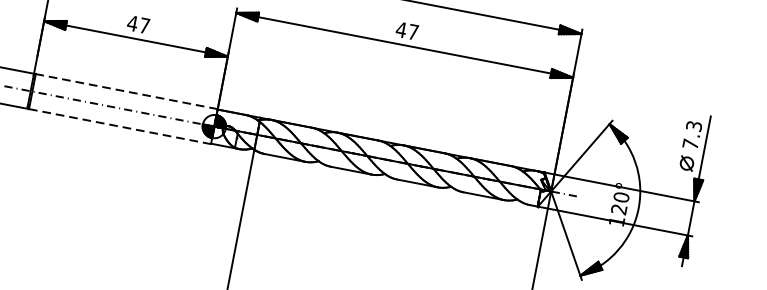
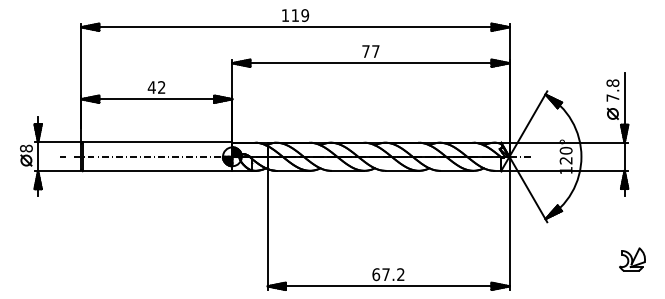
text: (144, 25) -> (161, 87), 47 -> 42
text: (400, 29) -> (365, 51), 47 -> 77
line: (126, 91) -> (157, 142), dashed -> solid
text: (693, 125) -> (612, 82), 7.3 -> 7.8
line: (119, 126) -> (157, 171), dashed -> solid

